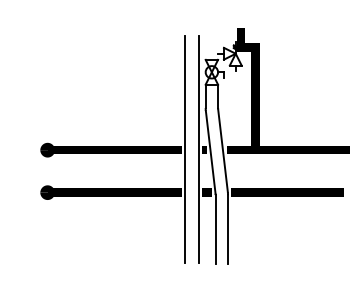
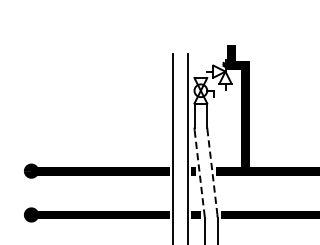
line: (223, 150) -> (212, 171), solid -> dashed
line: (210, 152) -> (199, 173), solid -> dashed

